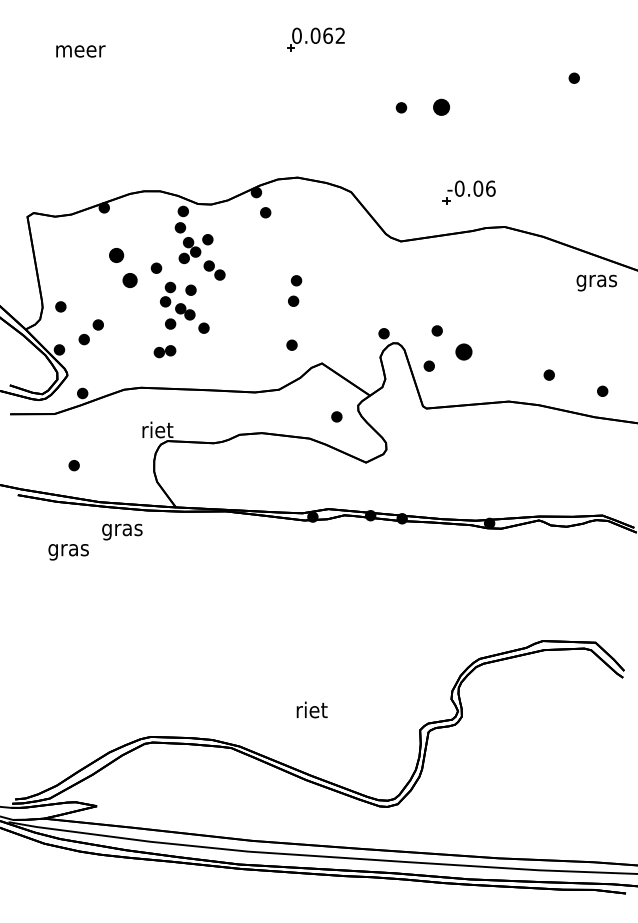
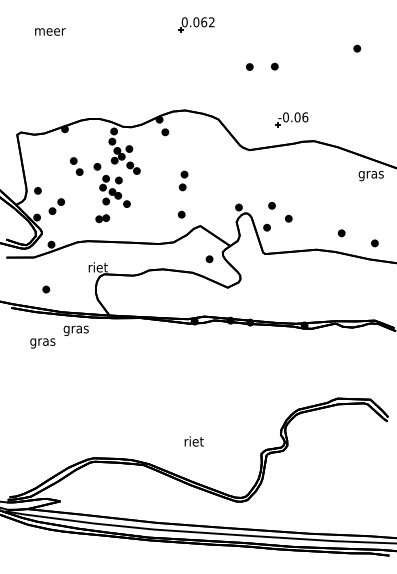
part: (441, 106) -> (274, 66), size x0.62
part: (122, 267) -> (76, 166), size x0.71
part: (463, 351) -> (288, 218), size x0.62

